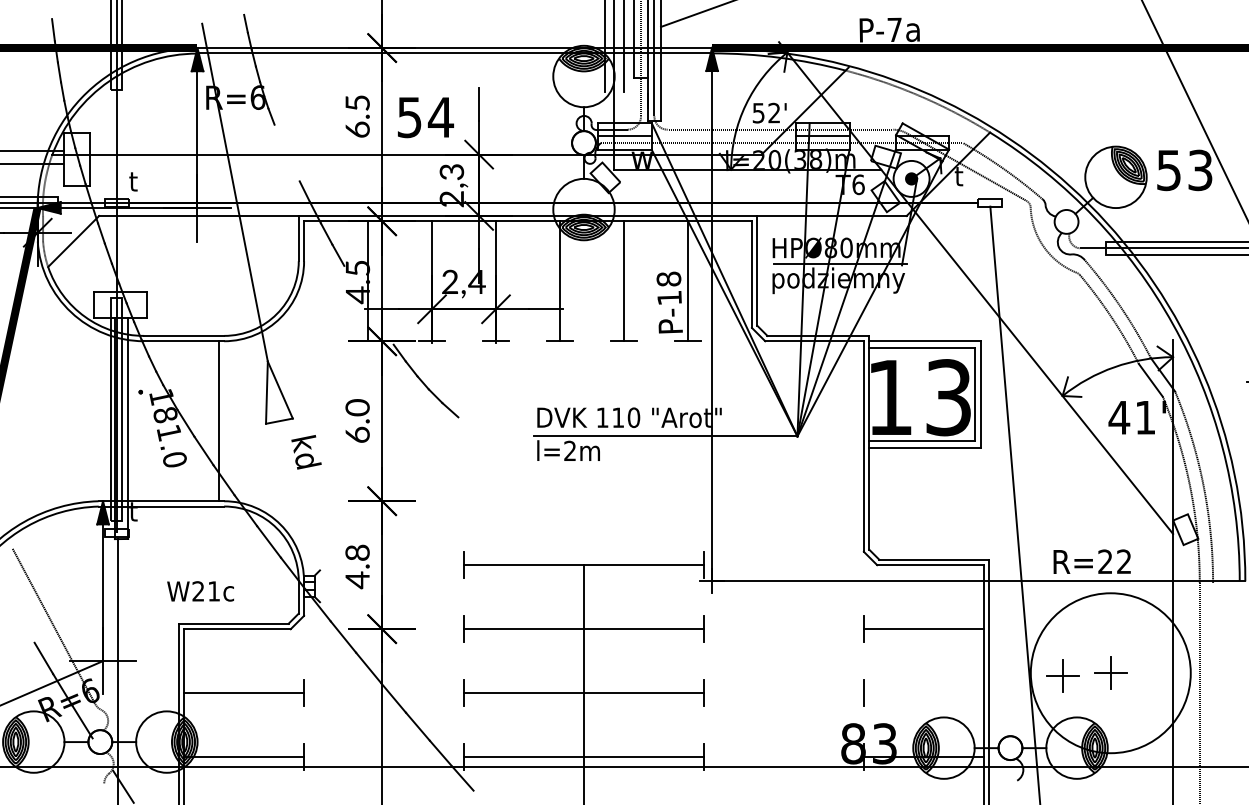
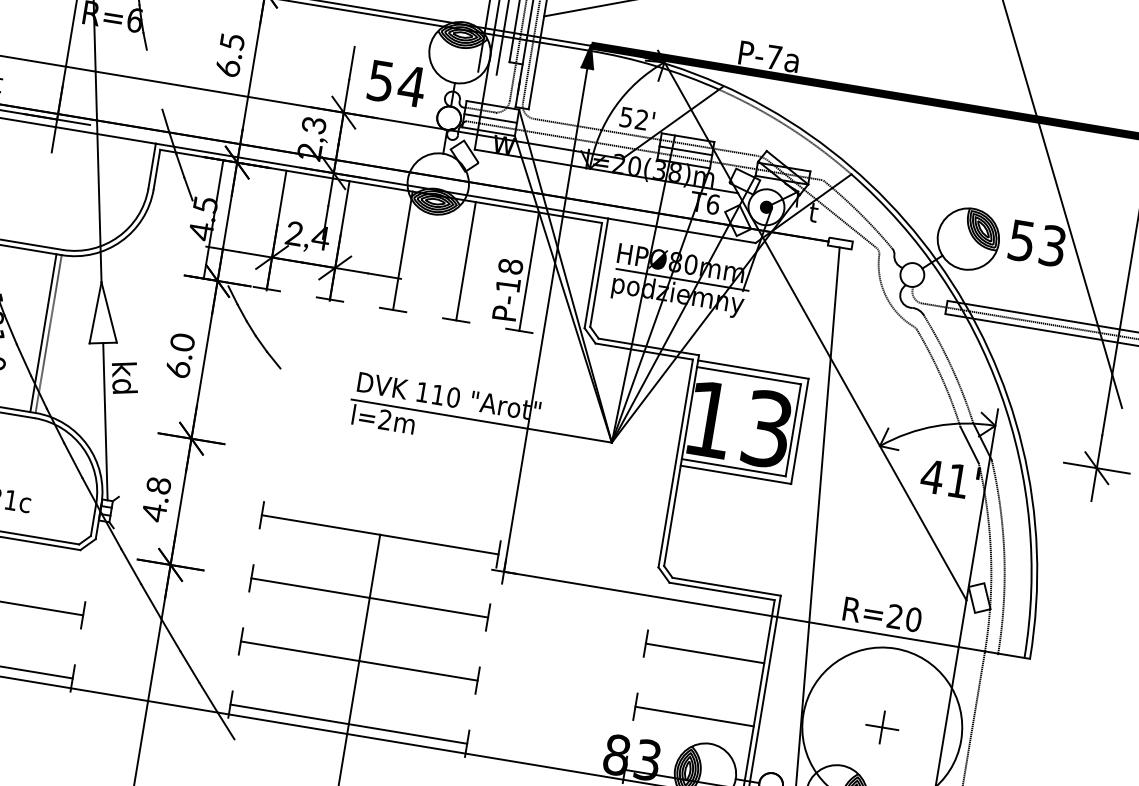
text: (425, 117) -> (396, 83), moved
line: (294, 498) -> (105, 421), added
text: (1124, 561) -> (914, 619), R=22 -> R=20
part: (1062, 675) -> (834, 721), removed
line: (923, 693) -> (694, 716), added

